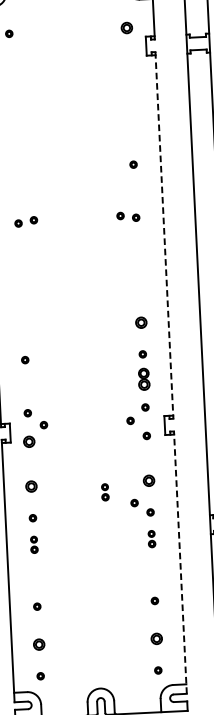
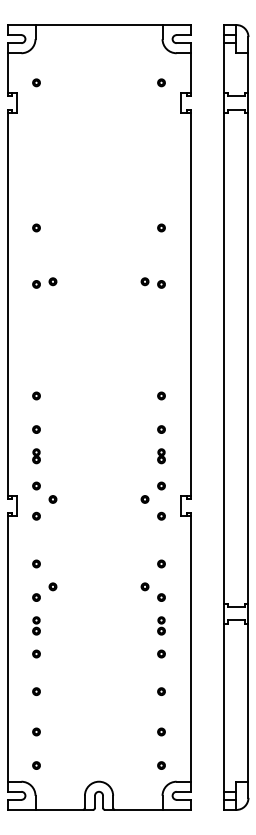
part: (126, 27) -> (161, 82), size x0.62
part: (15, 169) -> (36, 227), added
line: (164, 235) -> (190, 304), dashed -> solid
part: (141, 322) -> (161, 395), size x0.62
part: (23, 328) -> (36, 395), added
part: (144, 379) -> (161, 456), size x0.62
part: (26, 385) -> (36, 456), added
part: (29, 440) -> (36, 515), size x0.62
part: (148, 480) -> (161, 563), size x0.62
part: (31, 486) -> (36, 563), size x0.62
part: (105, 491) -> (114, 573), removed
part: (47, 507) -> (52, 586), added
line: (180, 561) -> (190, 651), dashed -> solid
part: (153, 565) -> (161, 653), added
part: (35, 570) -> (36, 653), added
part: (156, 638) -> (161, 731), size x0.62
part: (39, 644) -> (36, 731), size x0.62

